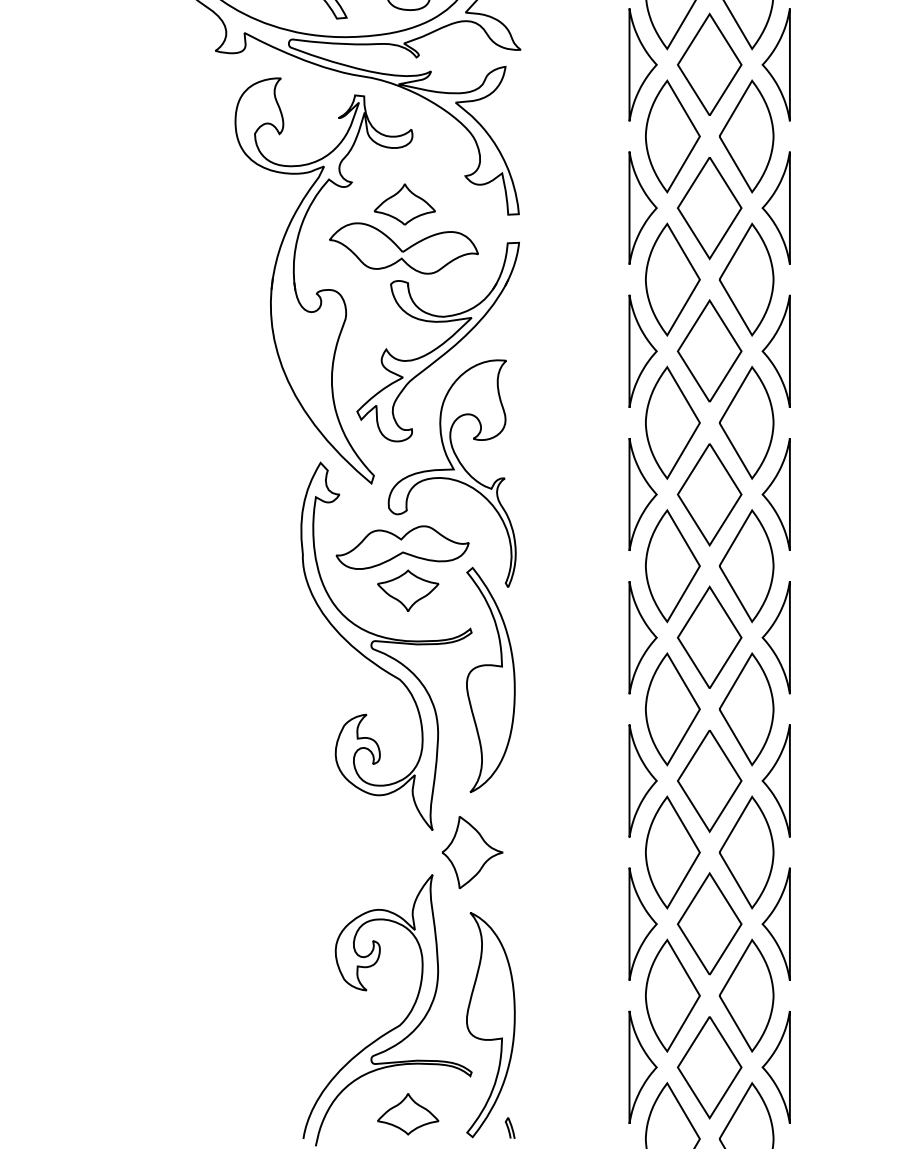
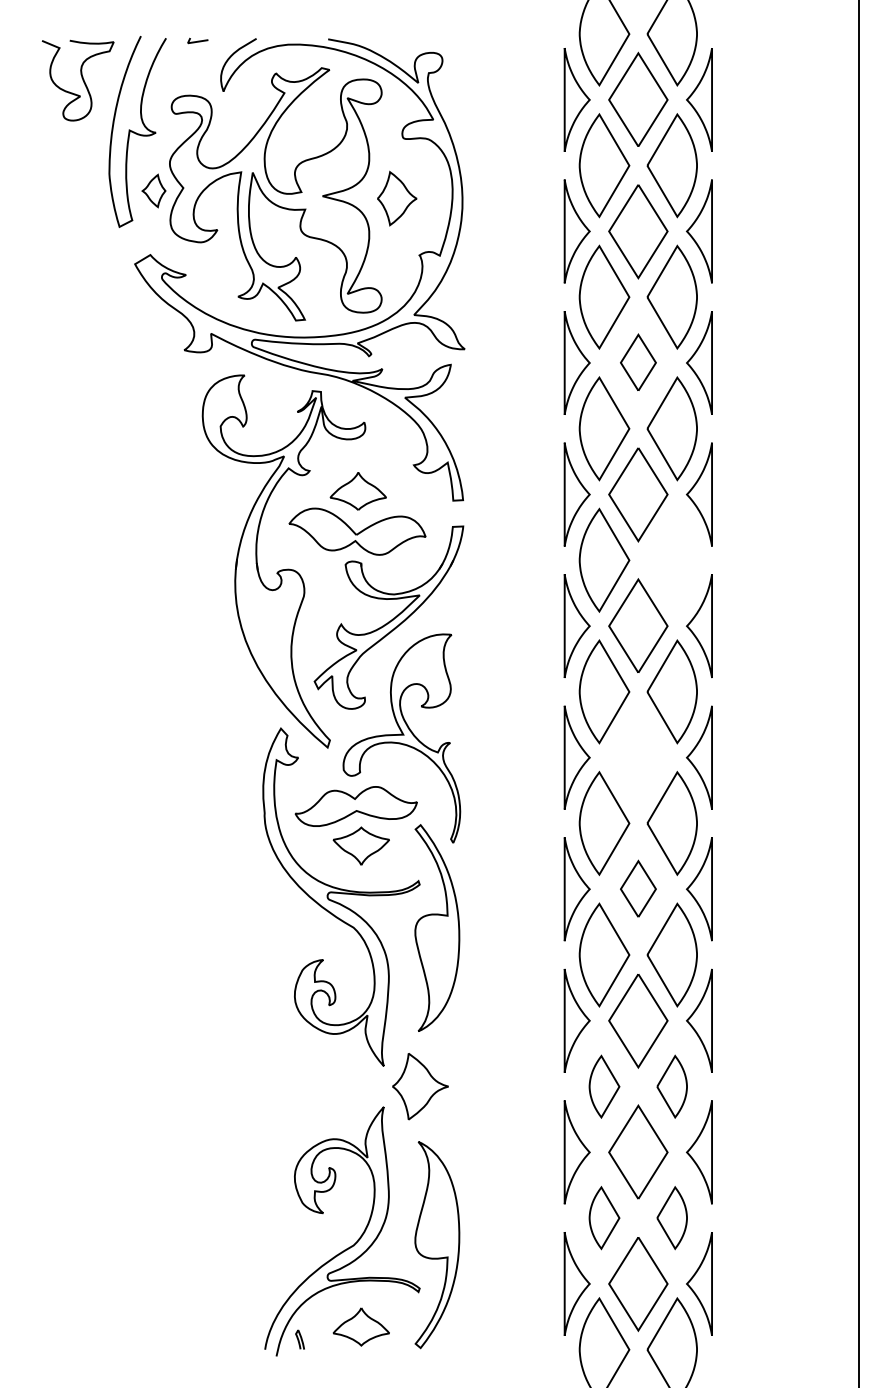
part: (709, 64) -> (638, 362), size x0.6
part: (745, 278) -> (671, 559), removed
part: (709, 494) -> (638, 757), removed
part: (709, 636) -> (638, 888), size x0.6
part: (672, 852) -> (604, 1086), size x0.6
part: (745, 852) -> (671, 1086), size x0.6
part: (672, 995) -> (604, 1217), size x0.6
part: (745, 995) -> (671, 1217), size x0.6
curve: (509, 1127) -> (299, 1339), moved

